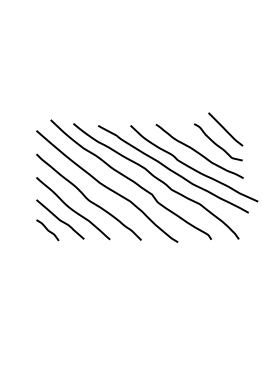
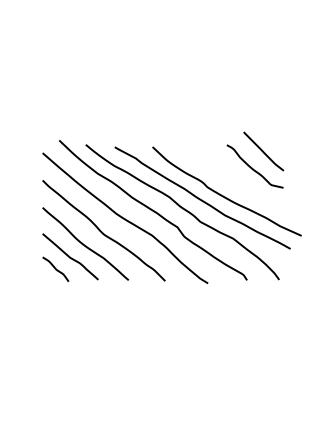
curve: (198, 152) -> (232, 178), removed

